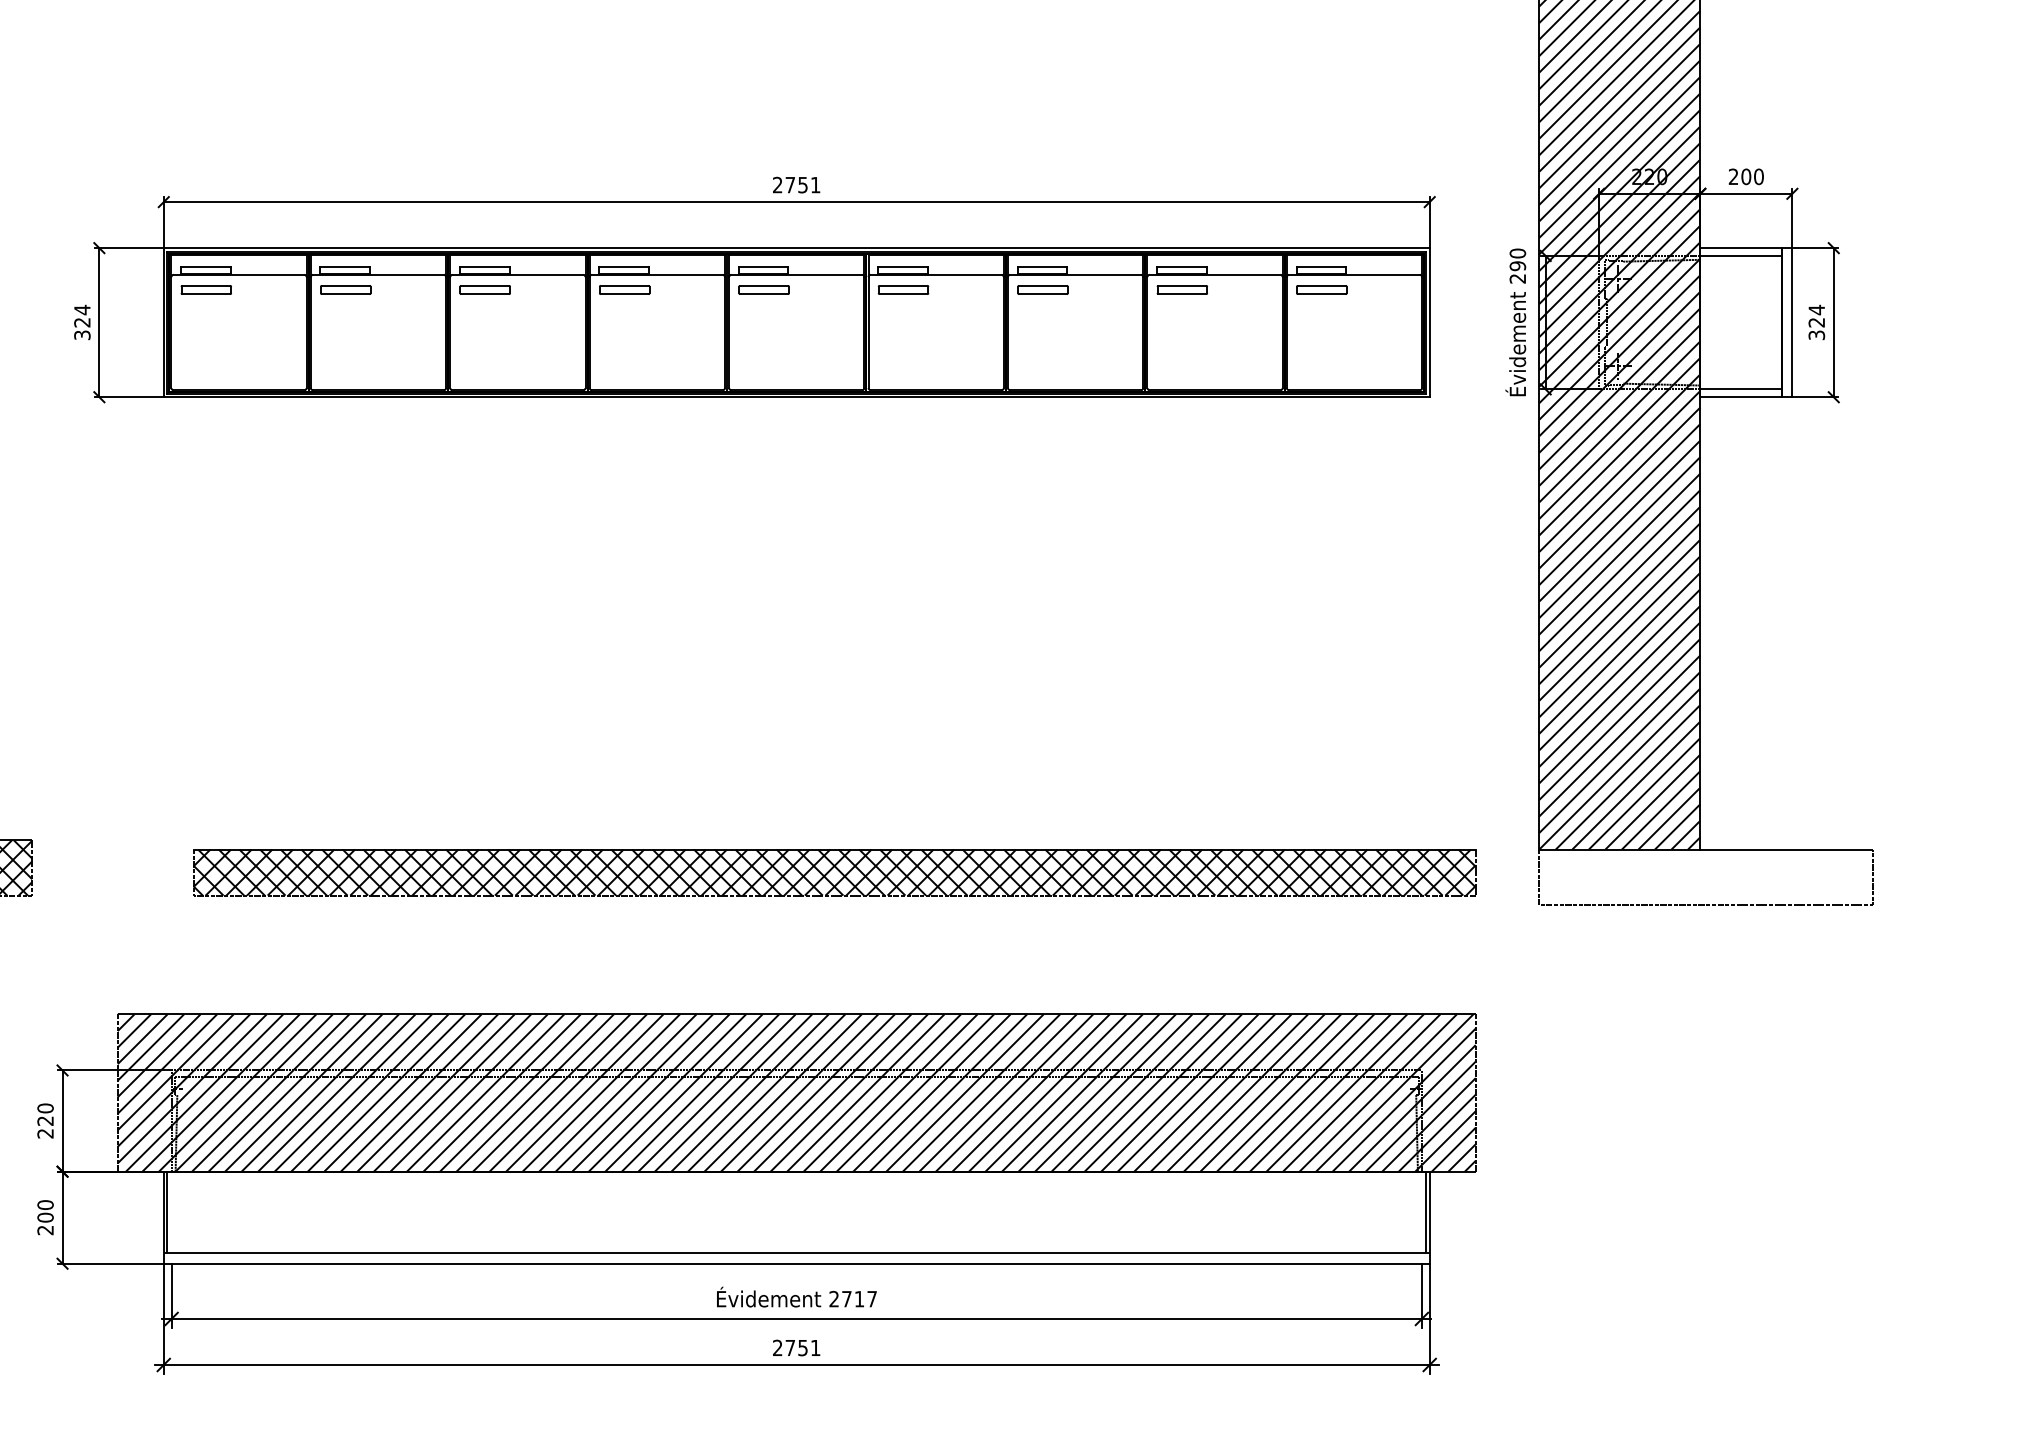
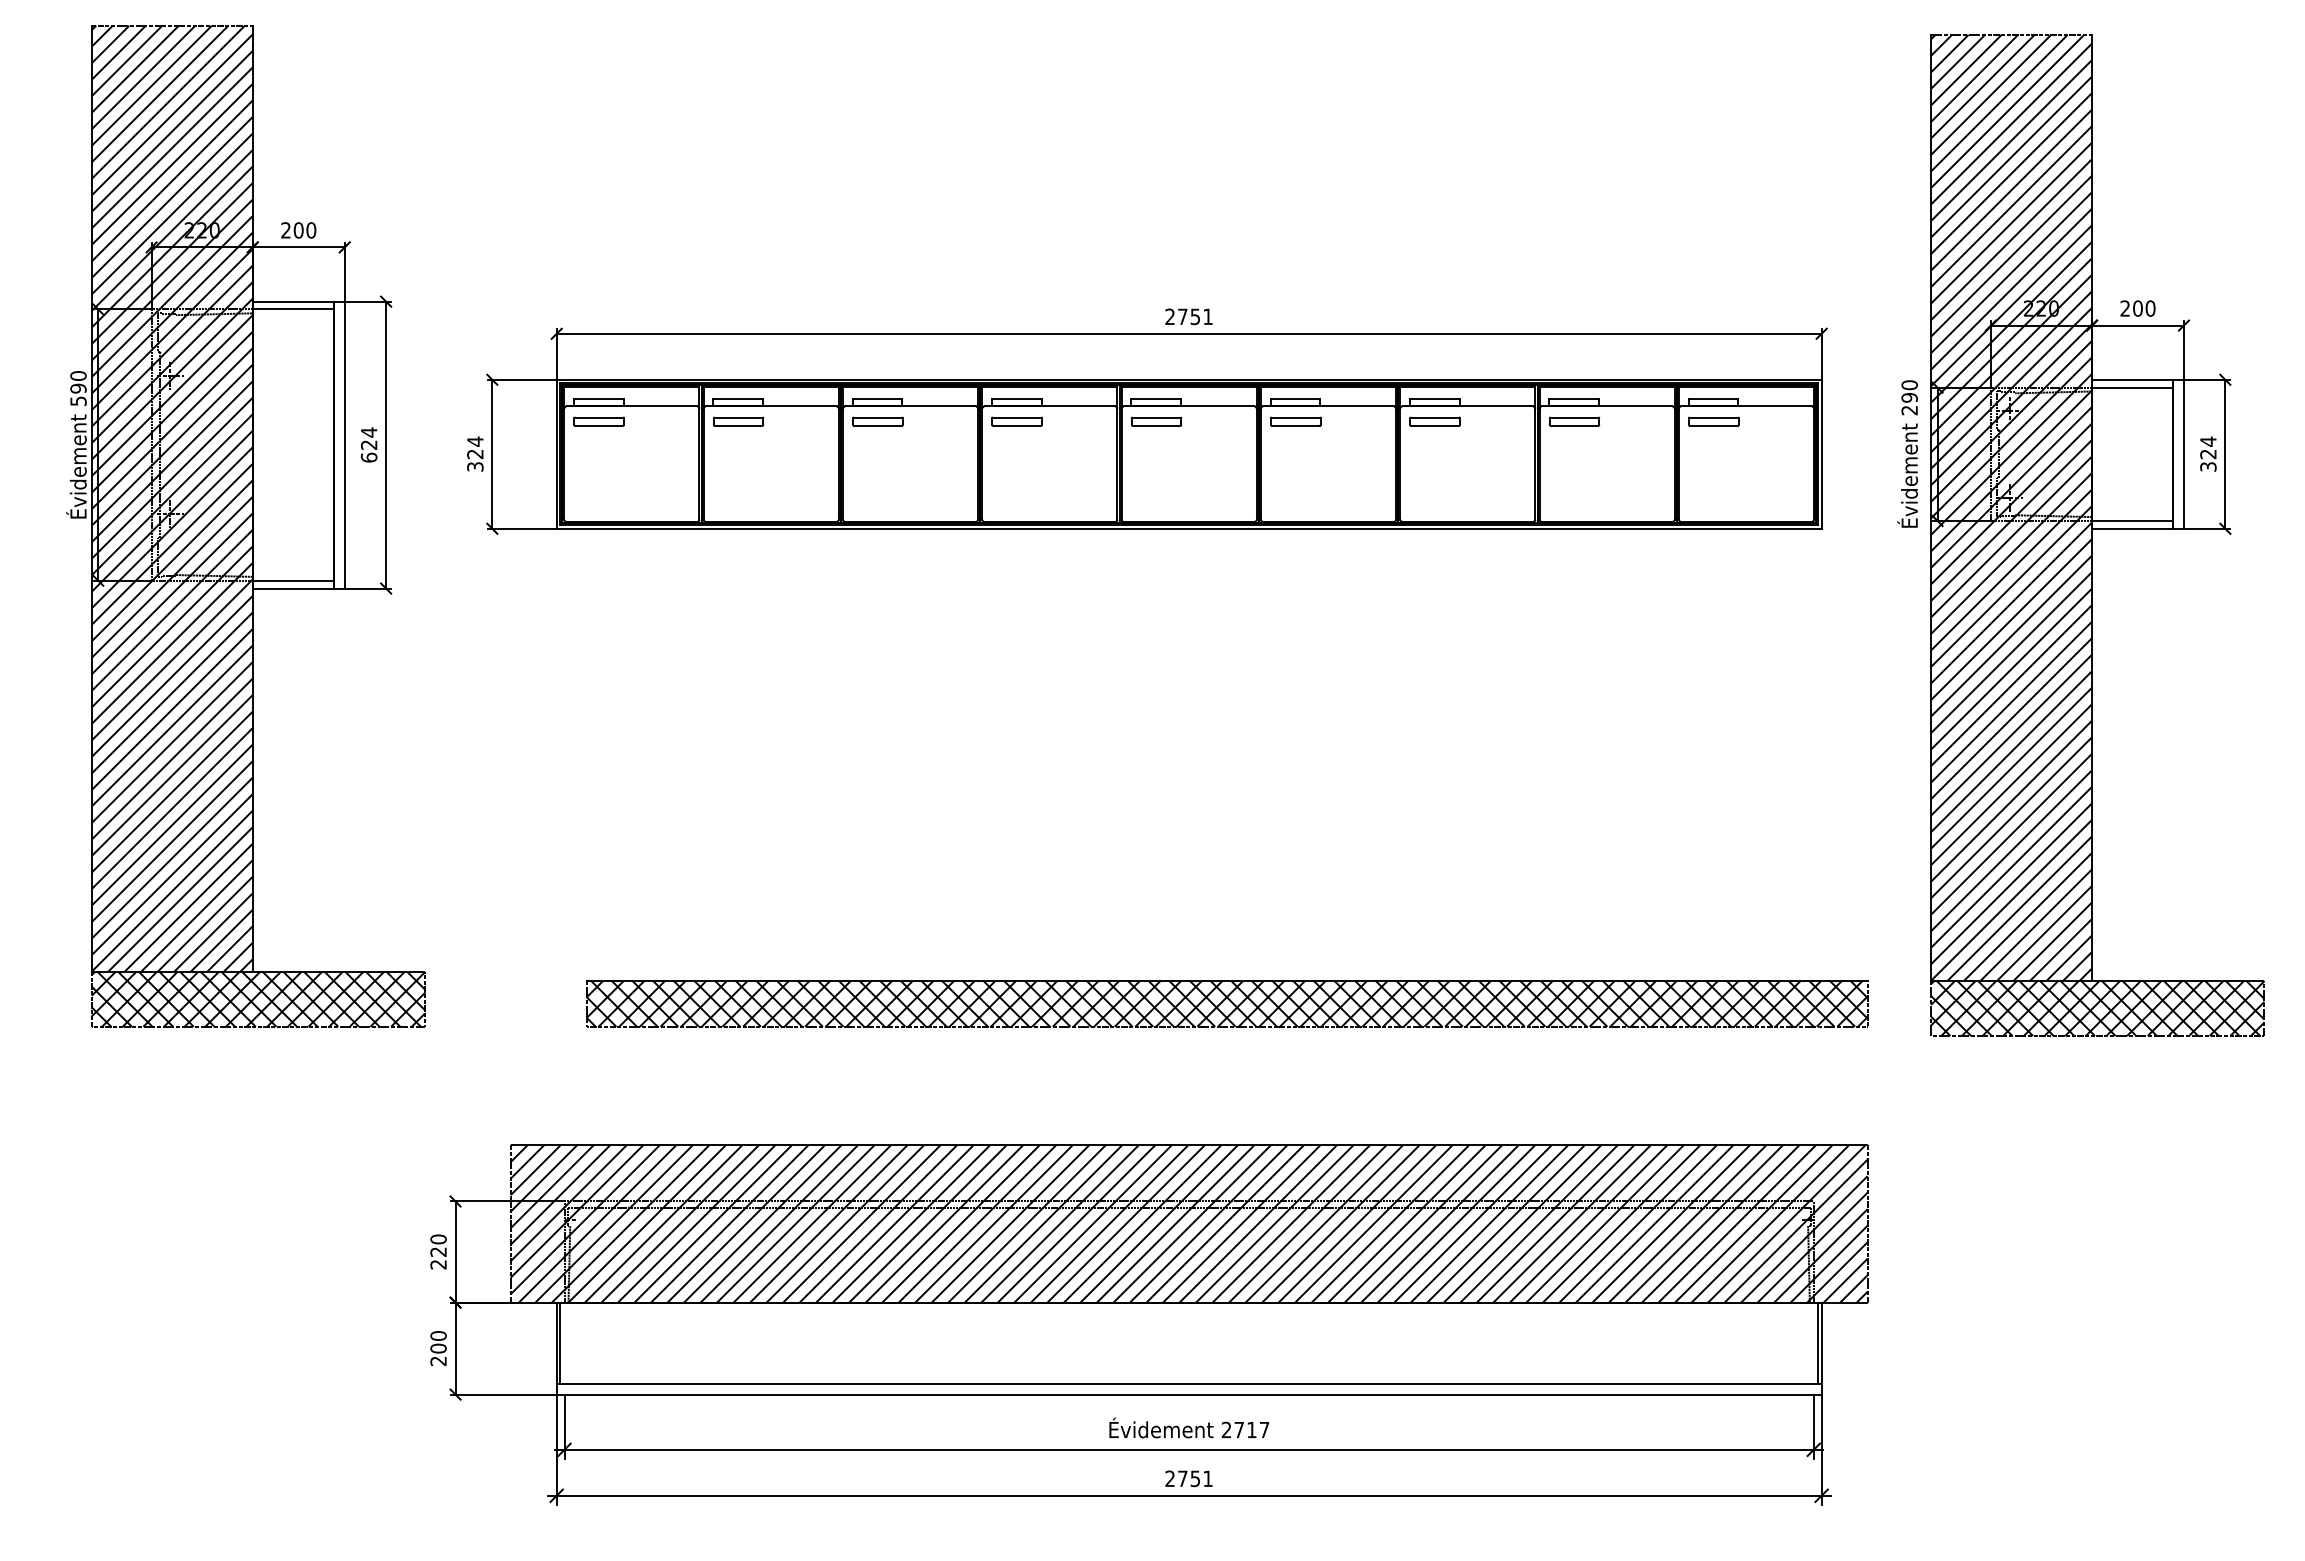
hatch: (1705, 876) -> (2097, 1007), added

